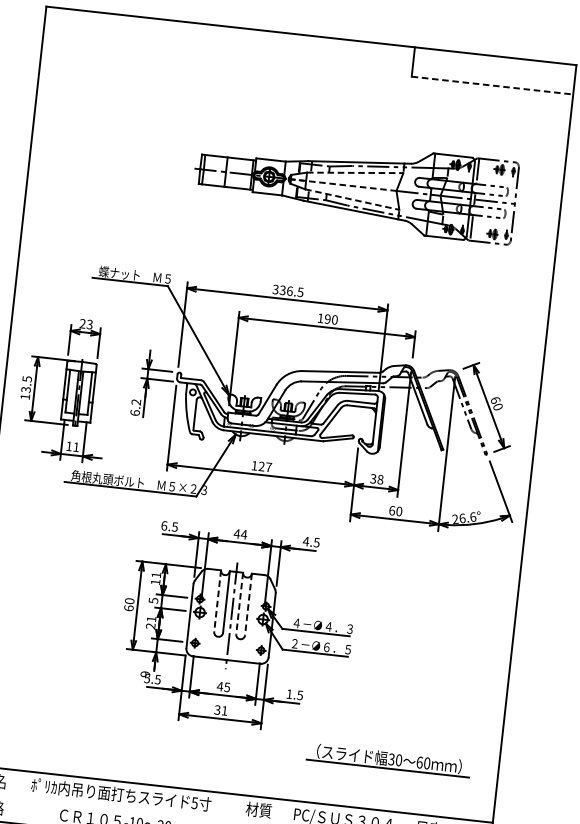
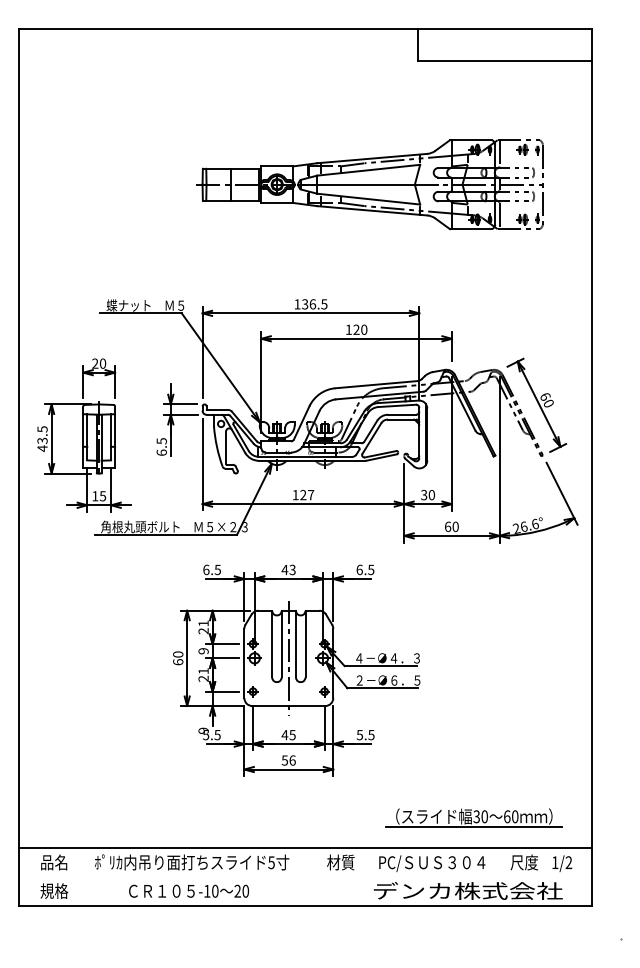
line: (492, 85) -> (505, 60), dashed -> solid
line: (355, 173) -> (368, 170), dashed -> solid
line: (343, 184) -> (357, 184), dashed -> solid
line: (352, 199) -> (368, 199), dashed -> solid
text: (275, 289) -> (297, 304), 336.5 -> 136.5
text: (327, 318) -> (356, 329), 190 -> 120
text: (89, 324) -> (102, 363), 23 -> 20
text: (25, 396) -> (42, 448), 13.5 -> 43.5
text: (136, 402) -> (161, 441), 6.2 -> 6.5
text: (75, 447) -> (102, 496), 11 -> 15
text: (380, 479) -> (431, 494), 38 -> 30
text: (244, 534) -> (292, 569), 44 -> 43
text: (306, 541) -> (359, 569), 4.5 -> 6.5
text: (155, 582) -> (203, 631), 11 -> 21
text: (153, 600) -> (203, 651), 5 -> 9
line: (217, 601) -> (272, 644), dashed -> solid
line: (239, 603) -> (295, 644), dashed -> solid
line: (248, 604) -> (305, 644), dashed -> solid
text: (289, 694) -> (359, 735), 1.5 -> 5.5
text: (220, 710) -> (288, 760), 31 -> 56
part: (388, 759) -> (473, 817), moved

